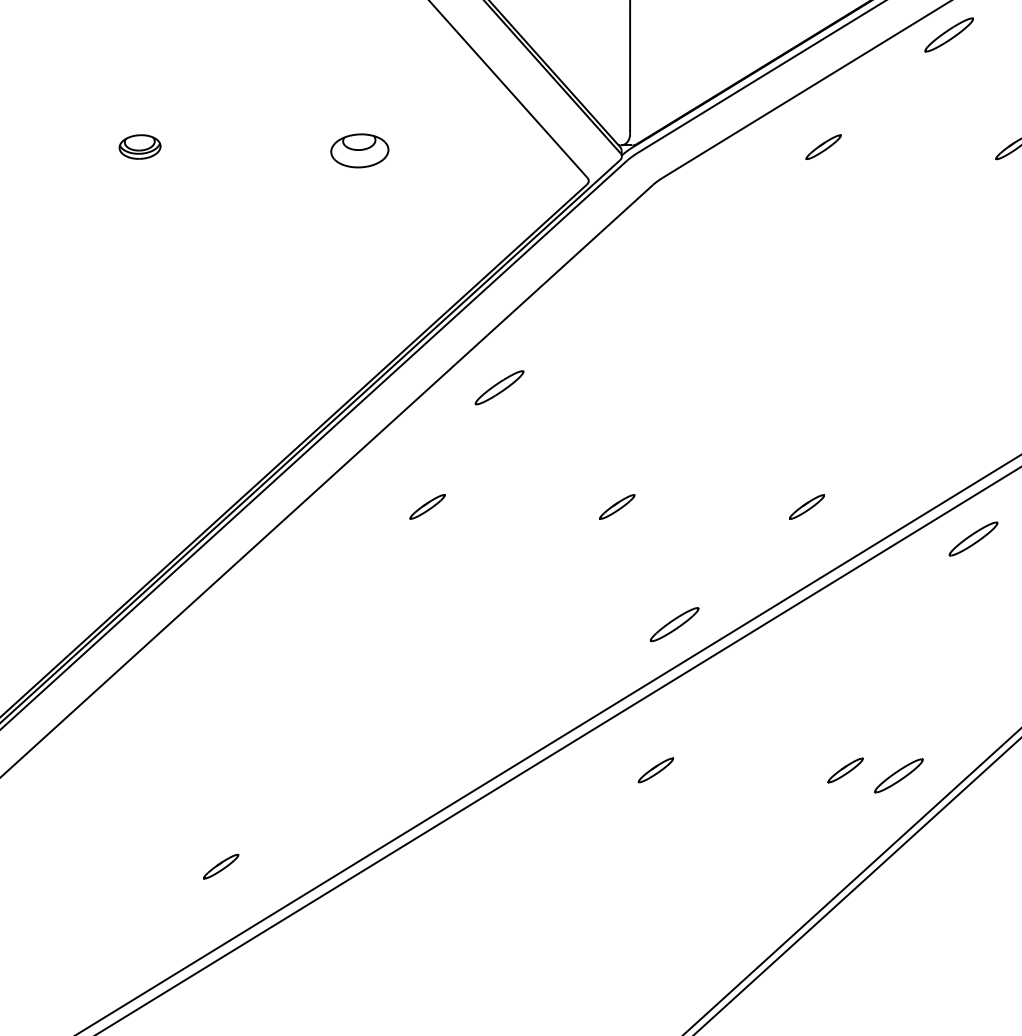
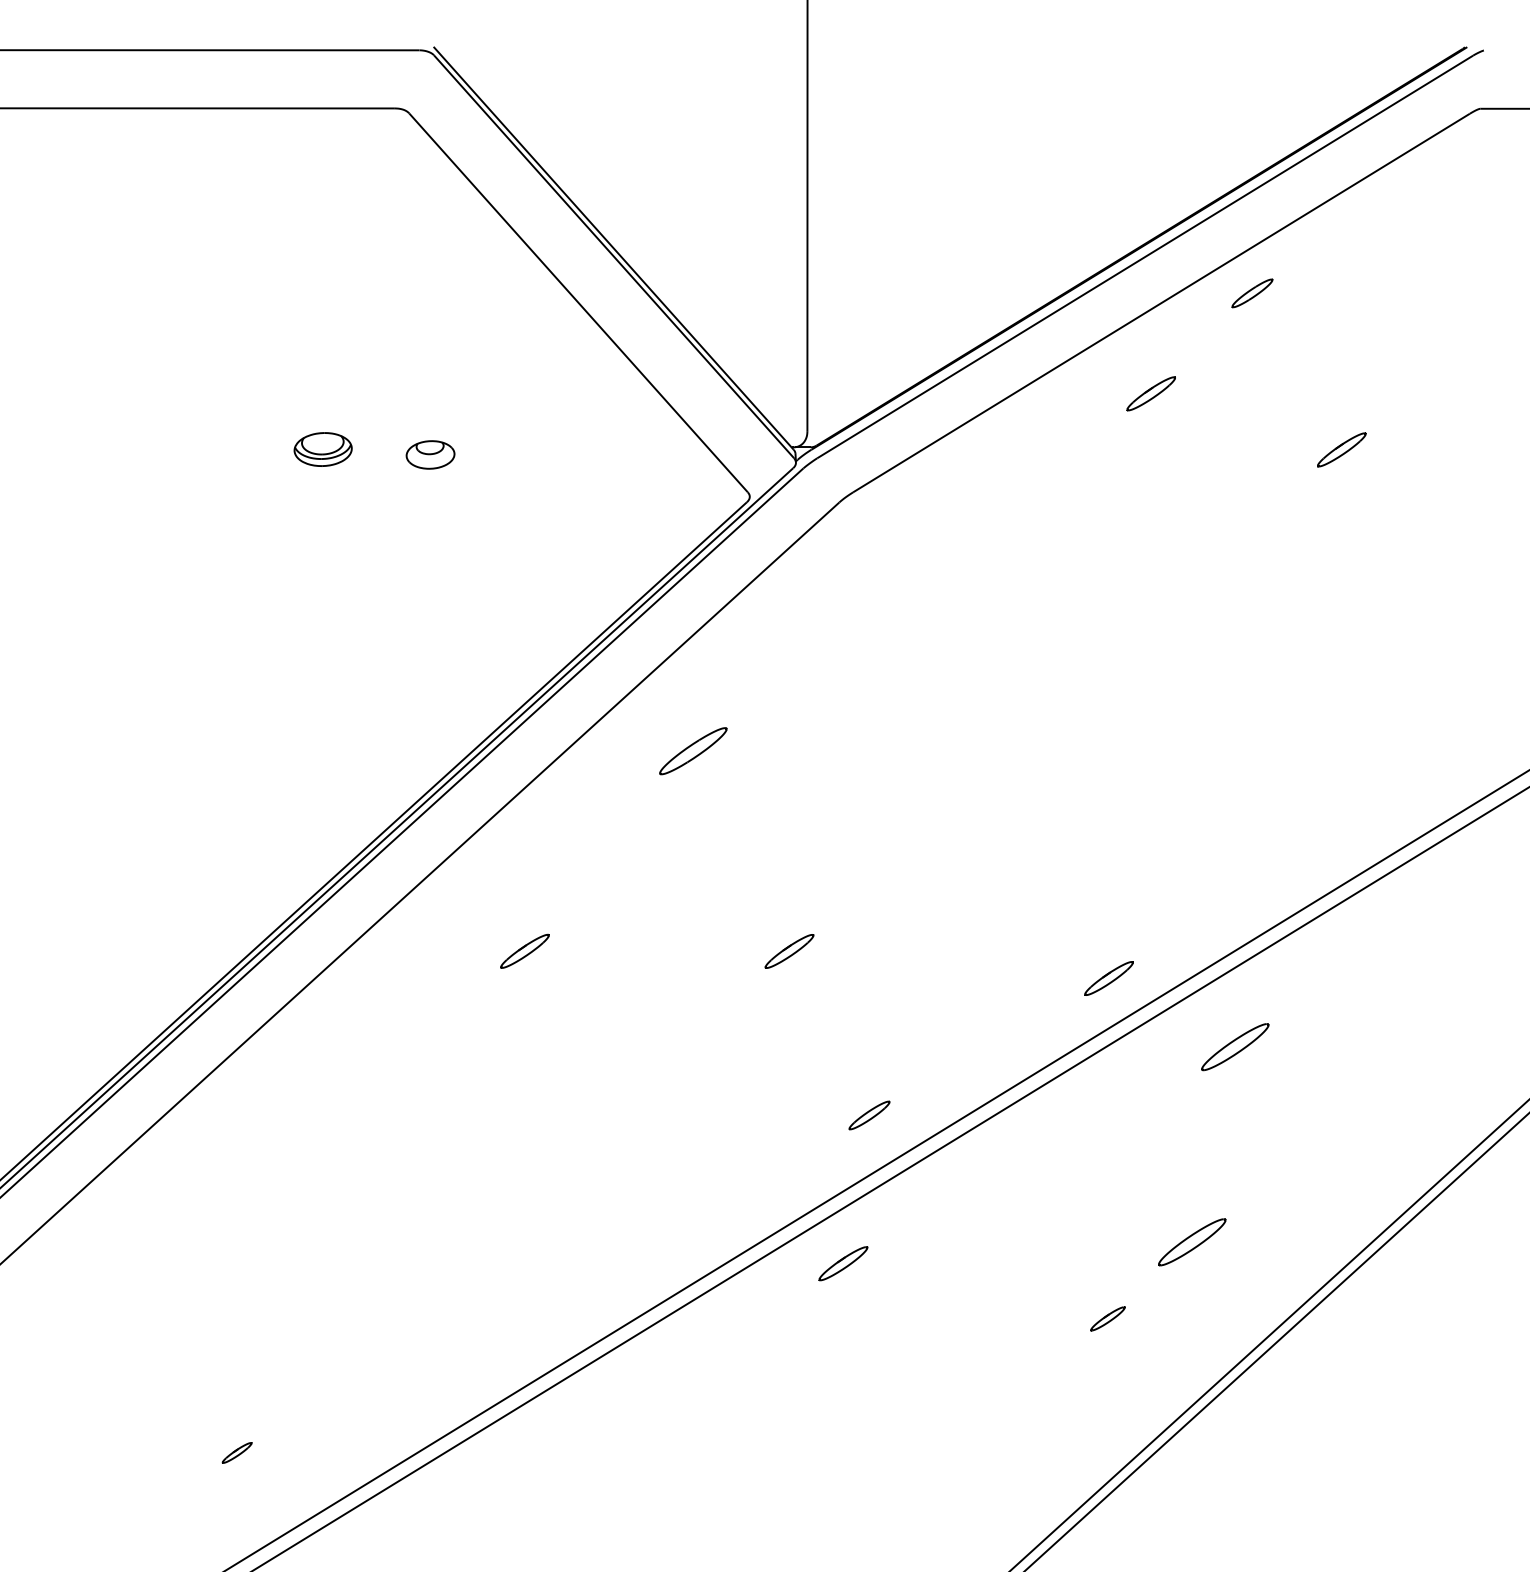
part: (949, 35) -> (1252, 293), size x0.6
part: (139, 147) -> (322, 449), moved
part: (823, 147) -> (1150, 393), moved
part: (359, 150) -> (430, 454), size x0.6
part: (499, 387) -> (693, 751), moved
part: (806, 507) -> (1108, 978), moved
part: (973, 539) -> (1235, 1047), moved
part: (674, 624) -> (869, 1115), size x0.6
part: (655, 770) -> (843, 1263), moved
part: (845, 770) -> (1107, 1318), size x0.7
part: (899, 775) -> (1192, 1242), moved
part: (220, 866) -> (236, 1452), size x0.6

